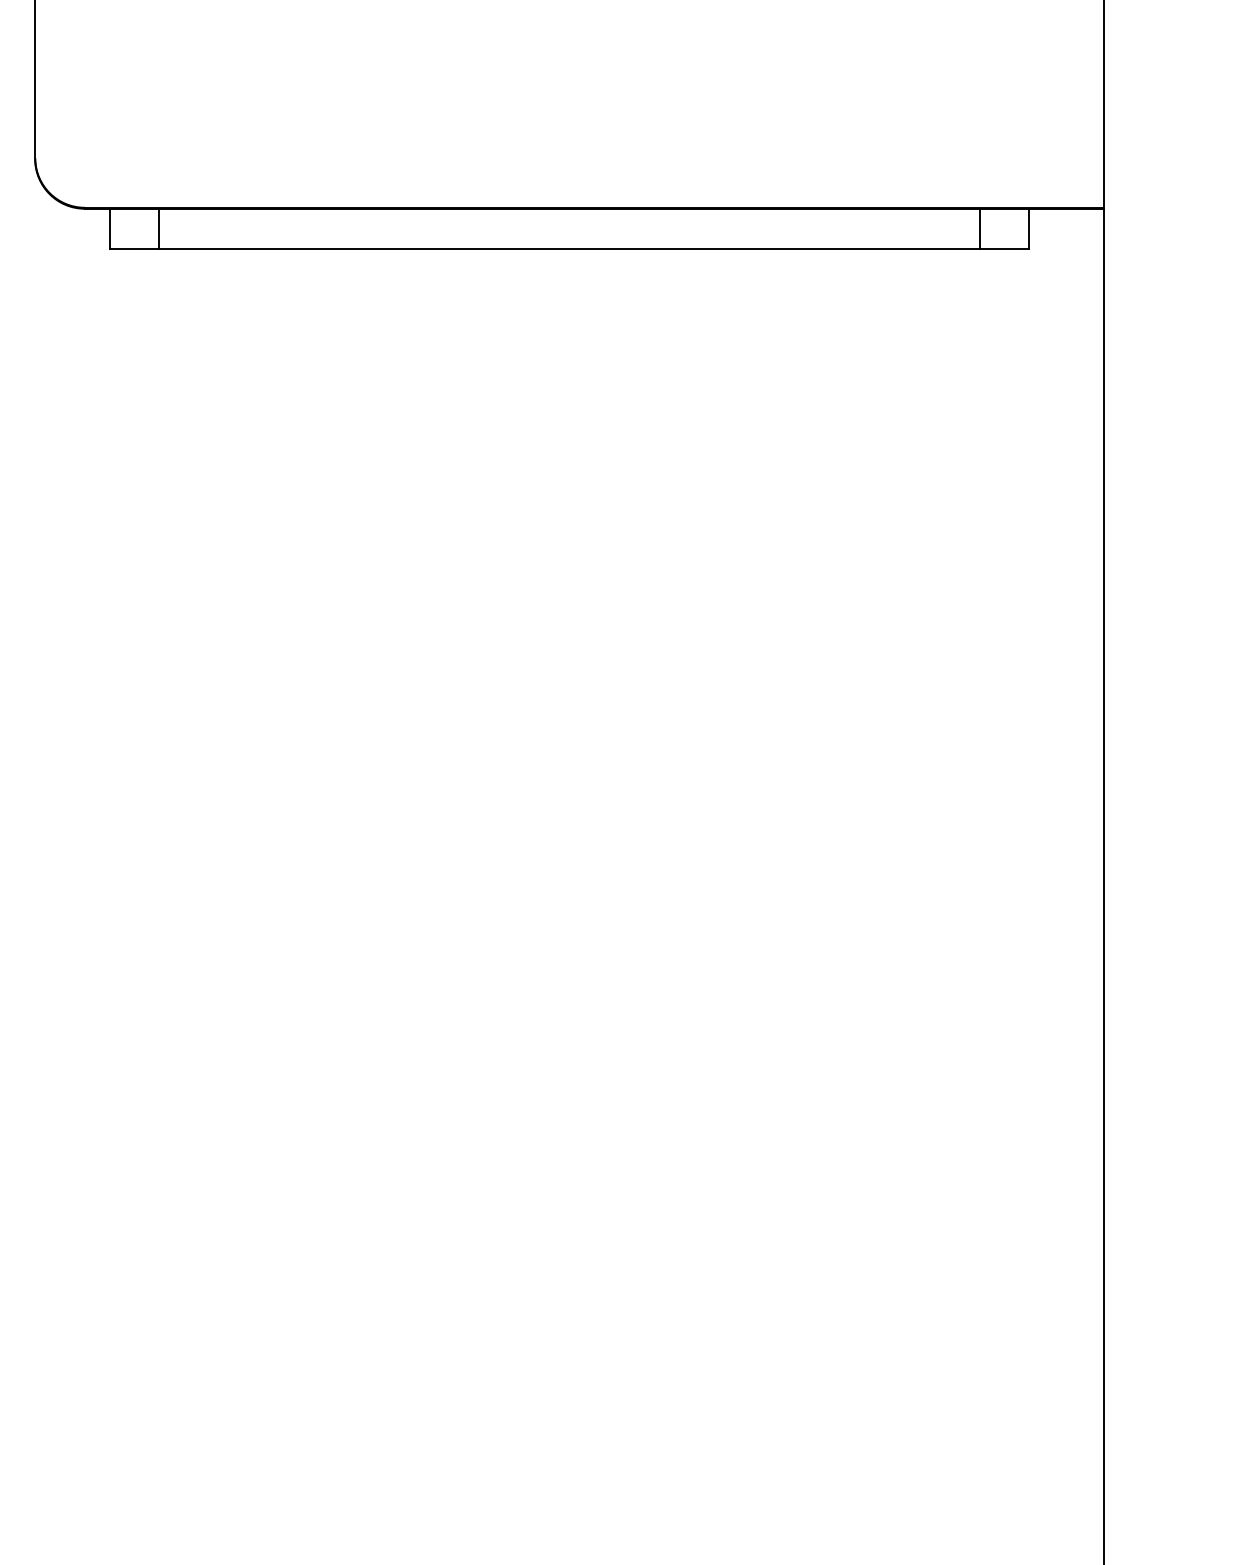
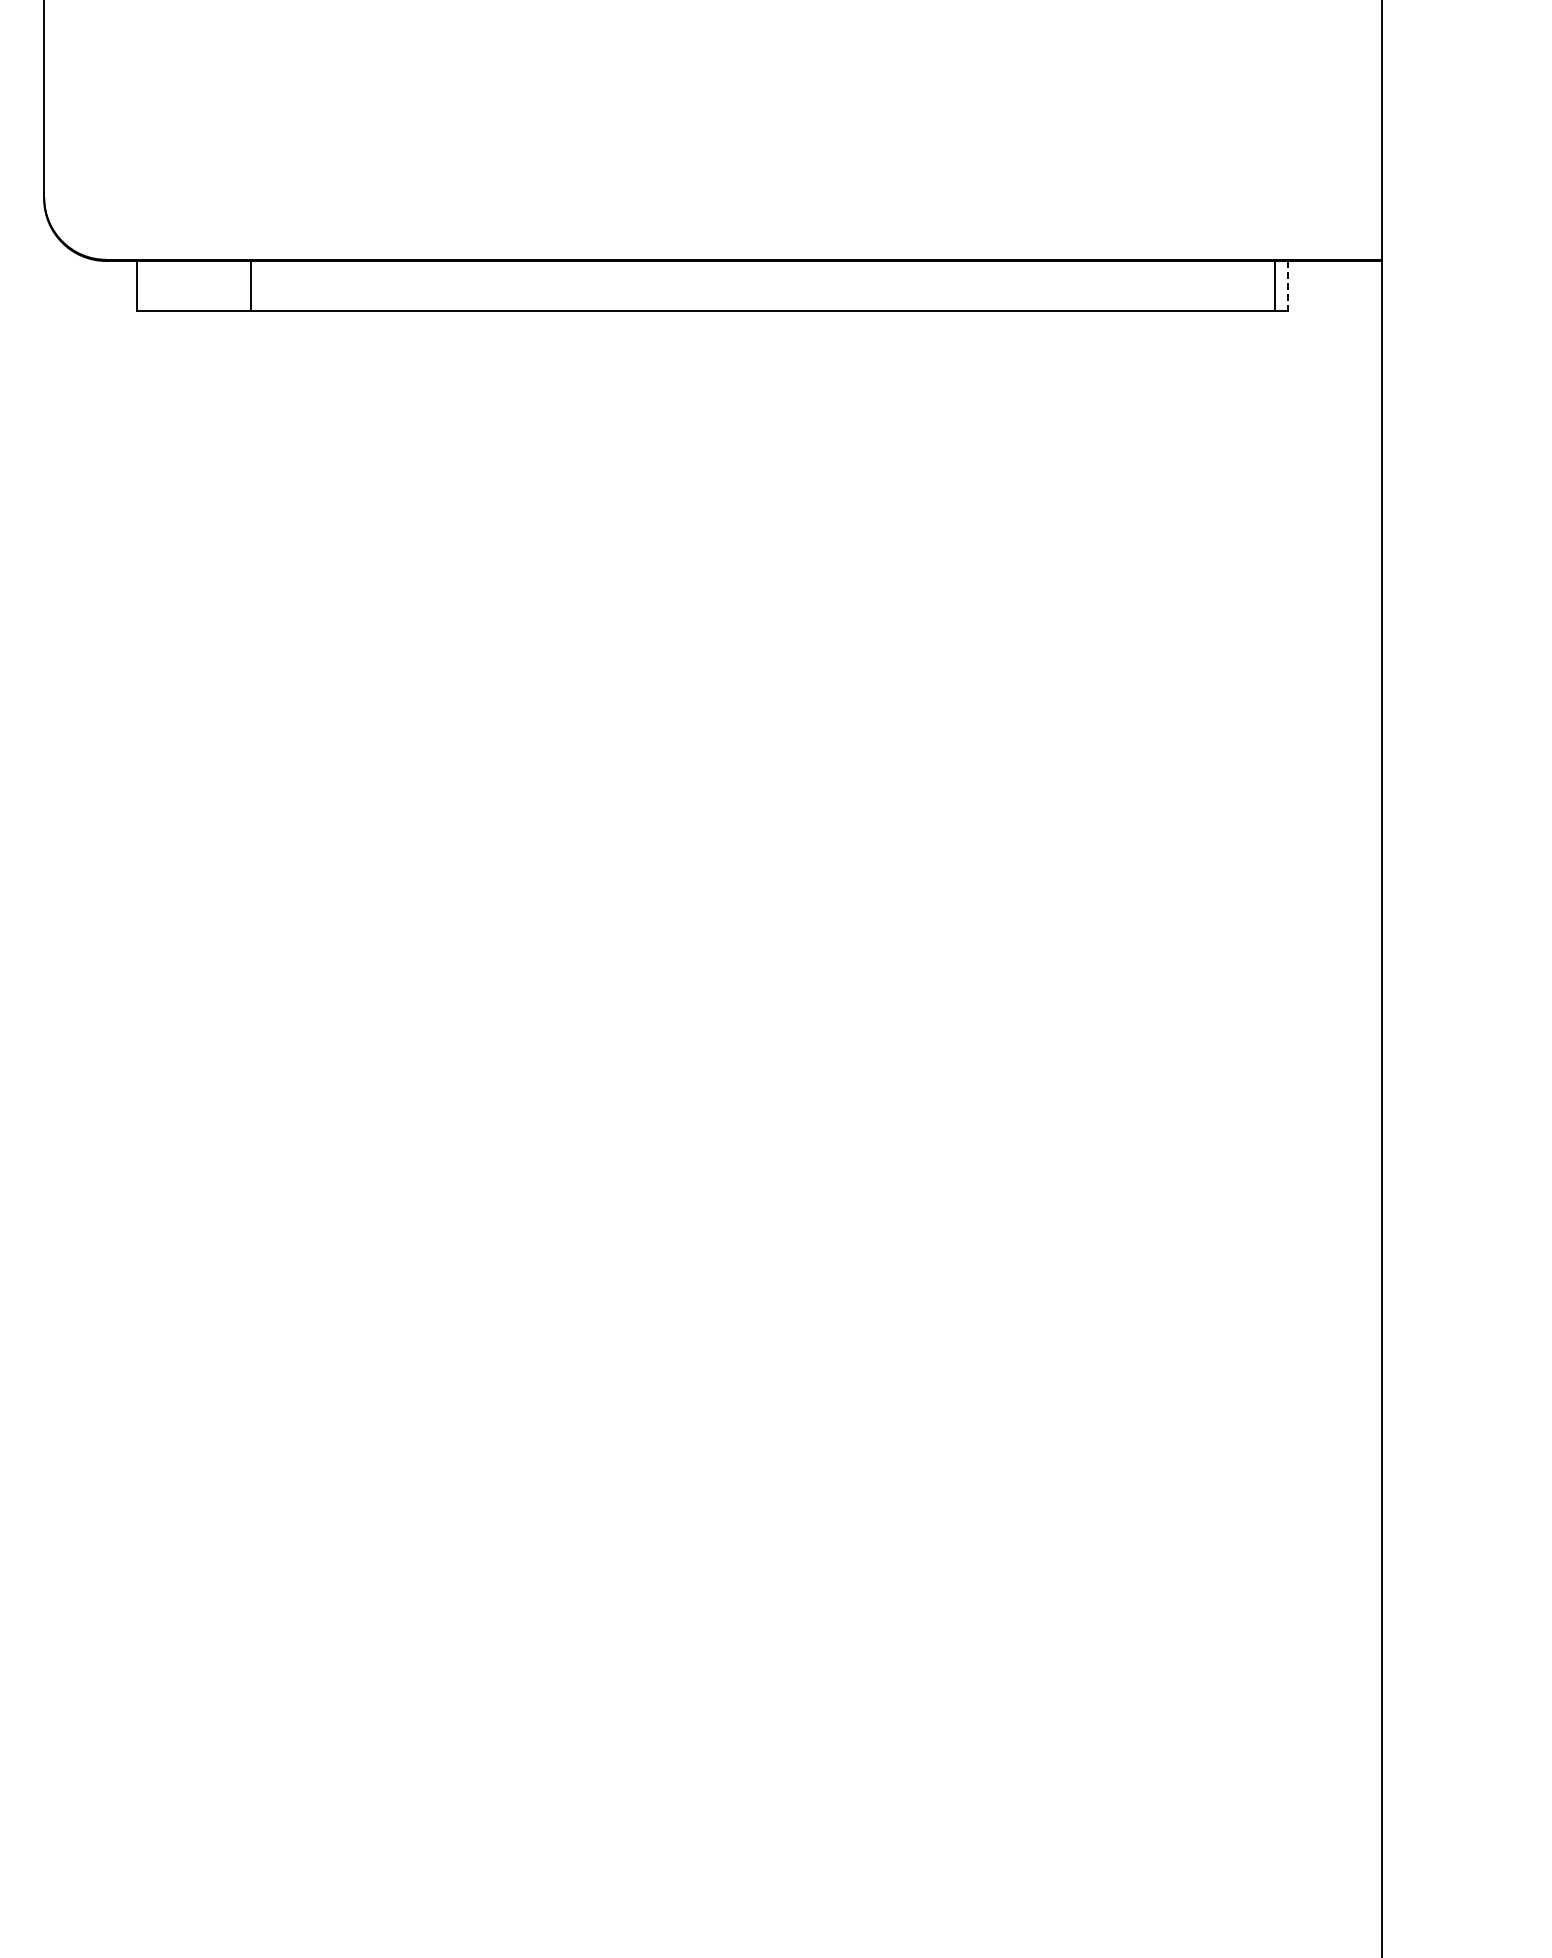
line: (159, 228) -> (250, 285), moved
line: (979, 228) -> (1275, 285), moved
line: (1029, 228) -> (1288, 285), solid -> dashed

